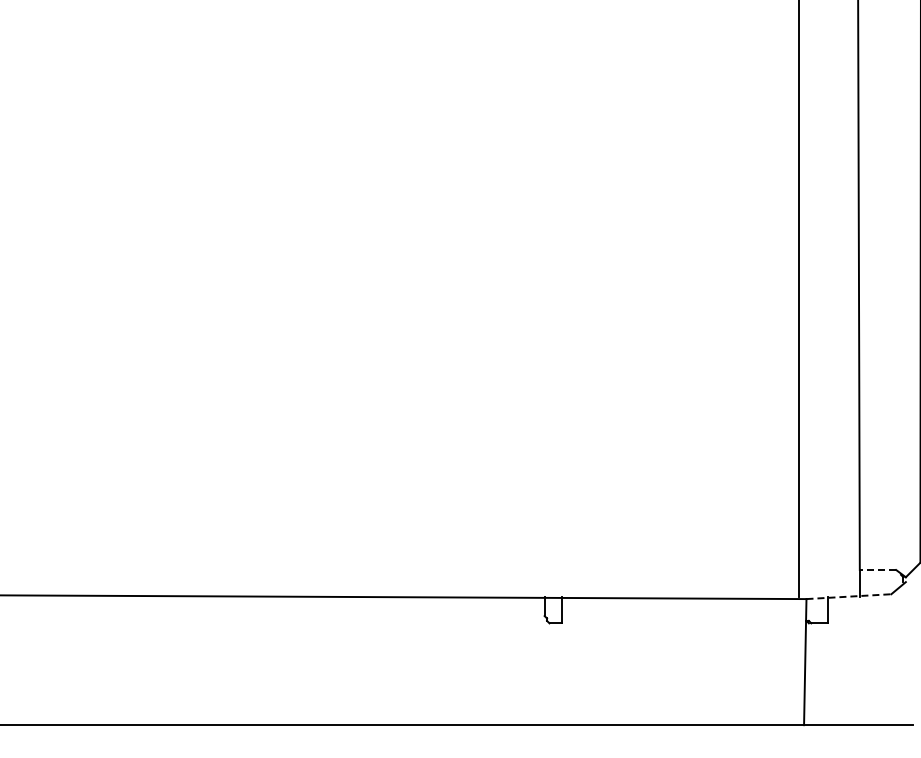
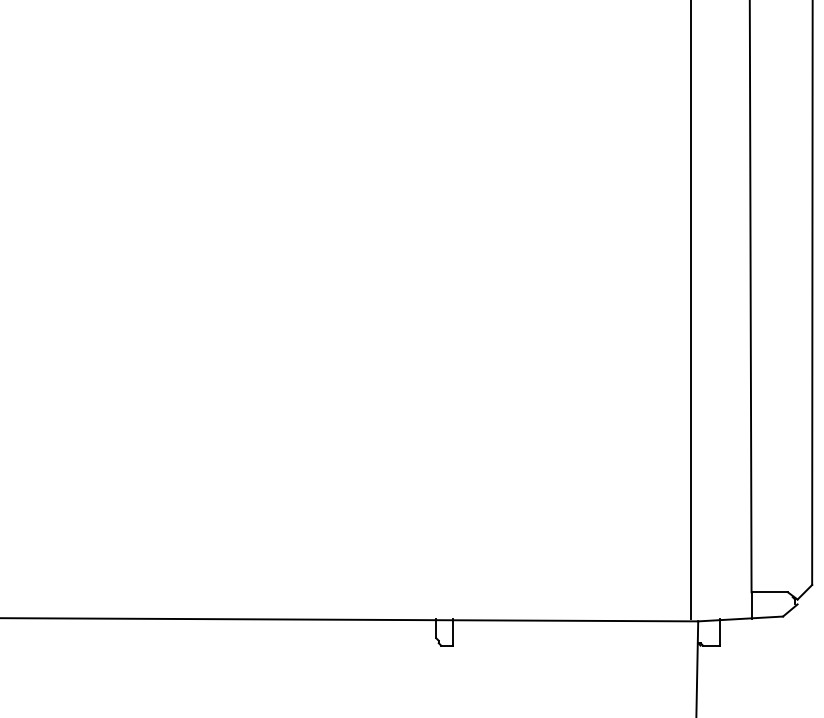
line: (877, 570) -> (769, 592), dashed -> solid
line: (848, 596) -> (740, 618), dashed -> solid

